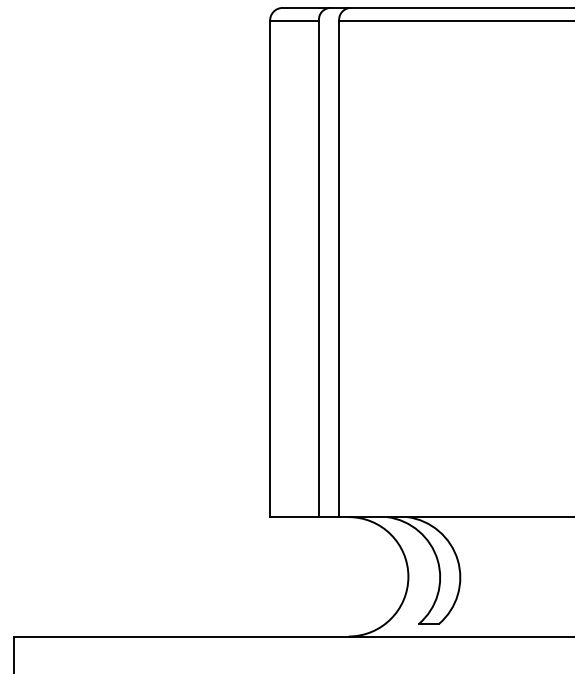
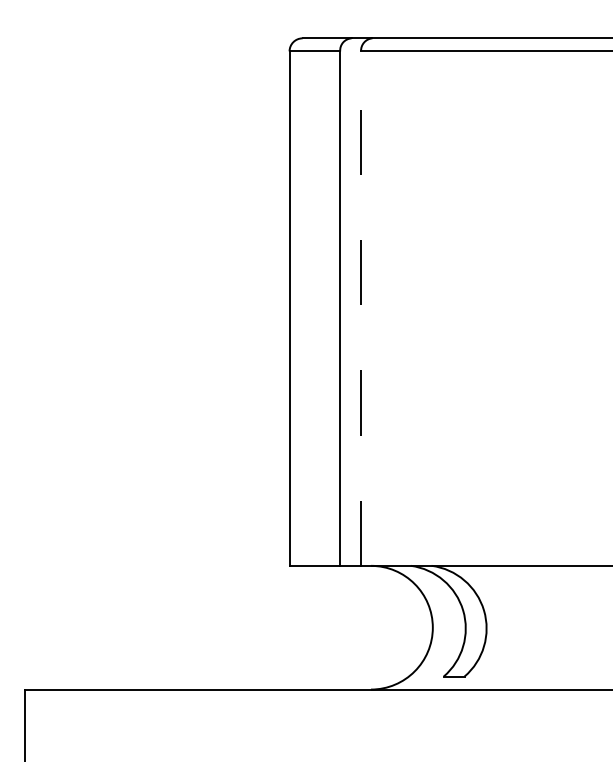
line: (339, 268) -> (361, 308), solid -> dashed

